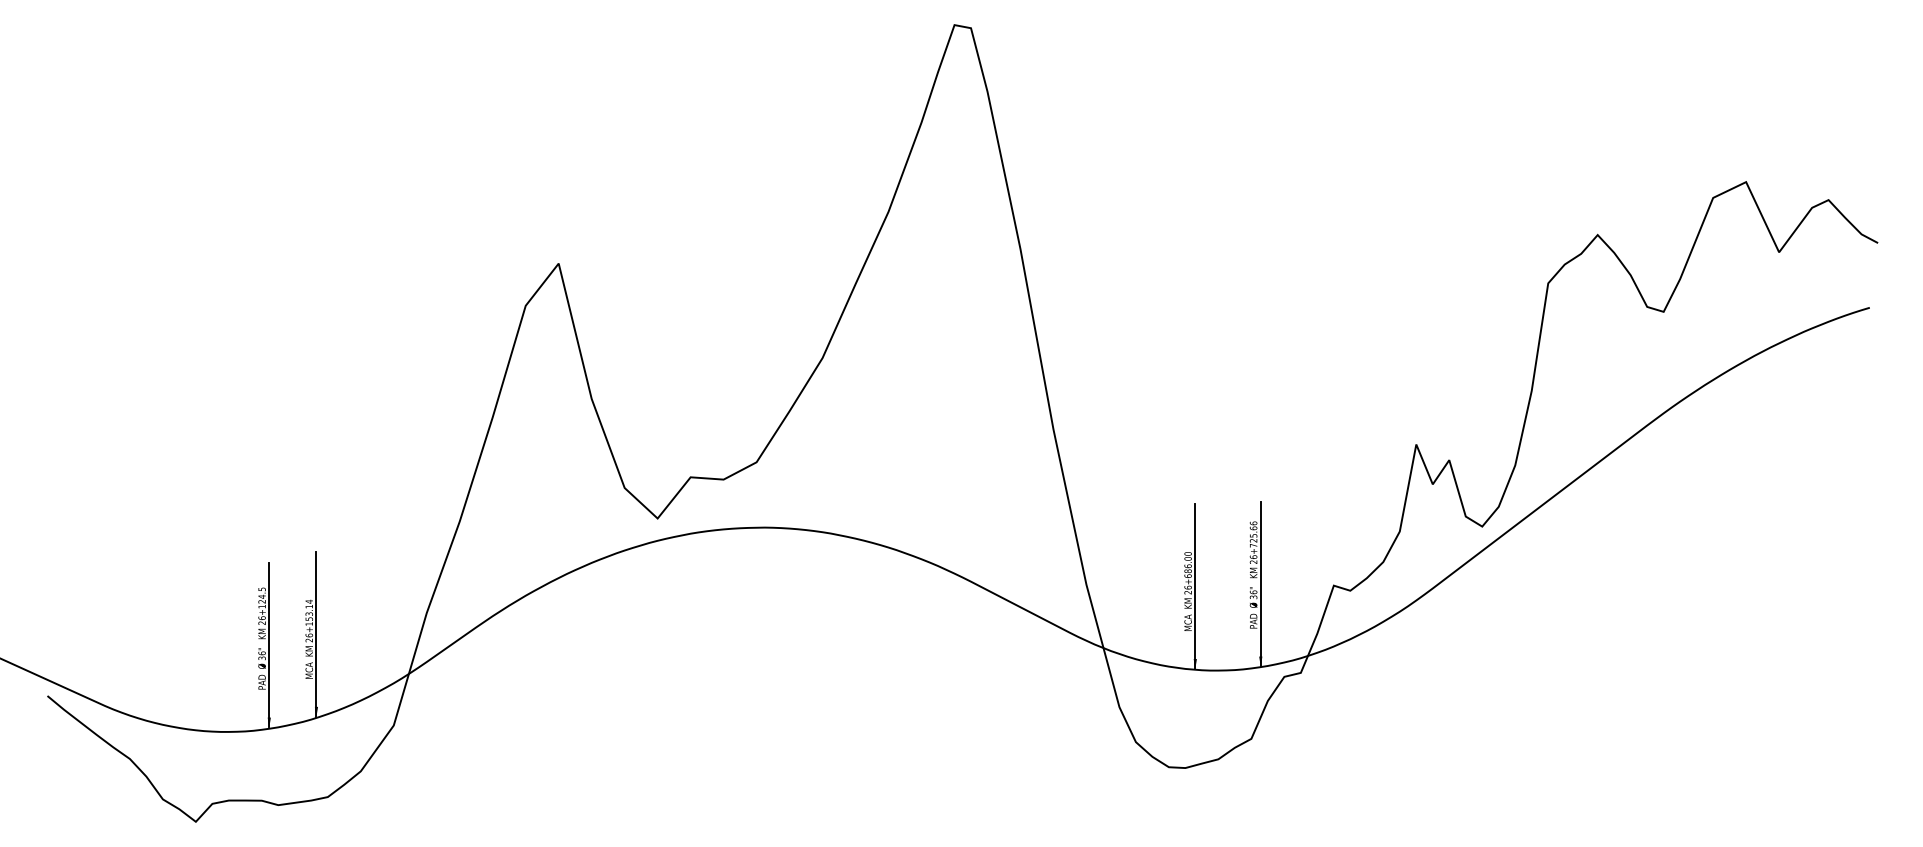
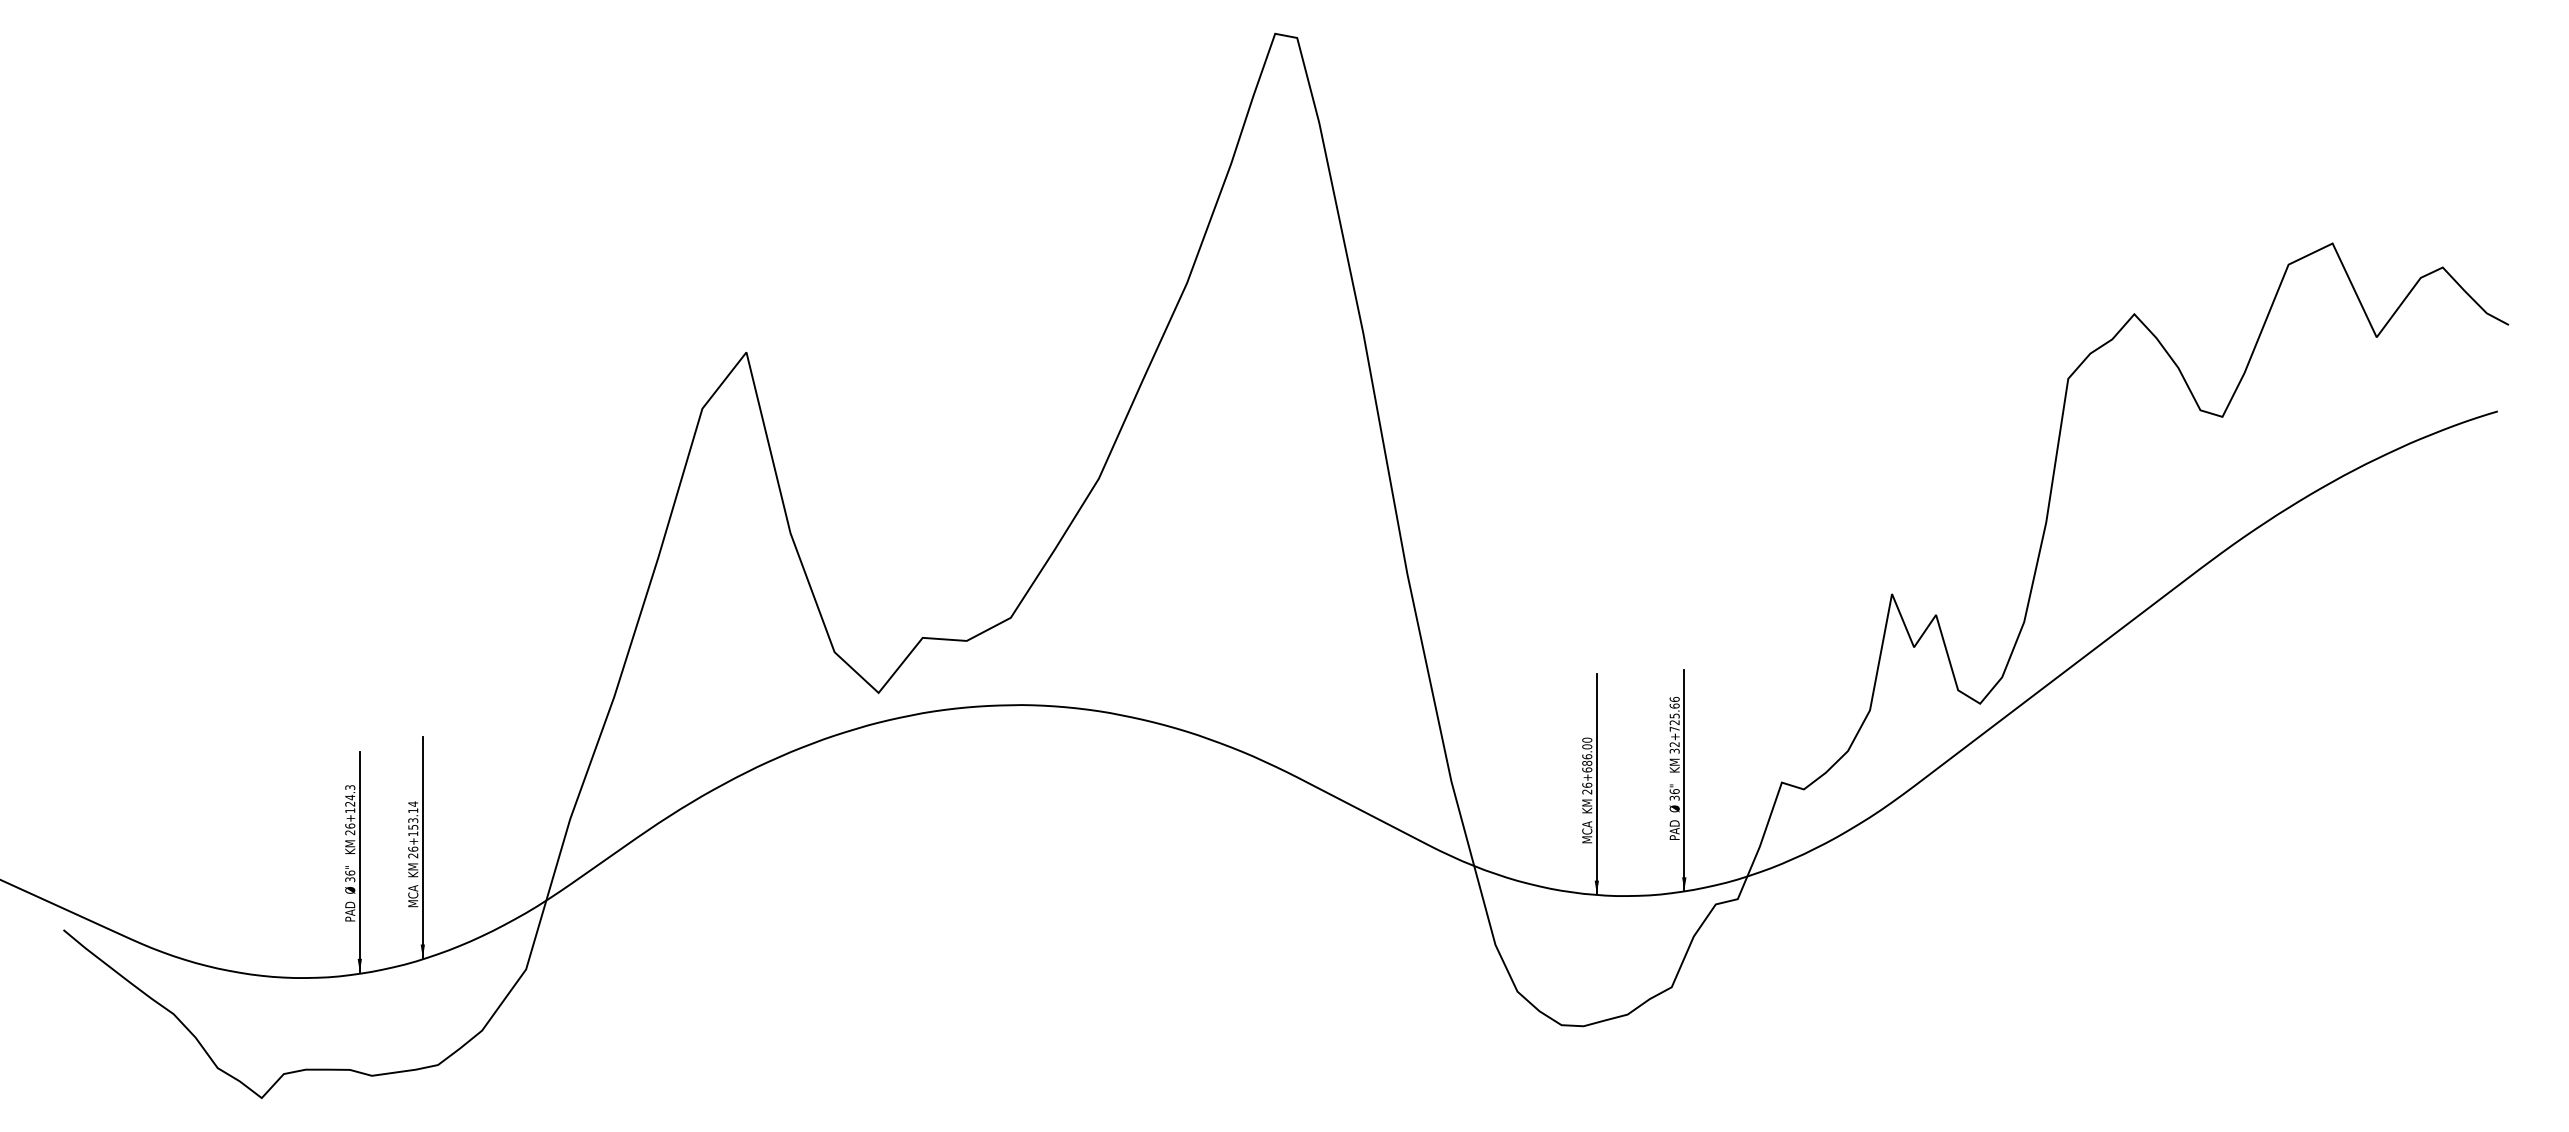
text: (1253, 559) -> (1674, 747), 26+725.66 -> 32+725.66
text: (261, 589) -> (349, 787), 26+124.5 -> 26+124.3

